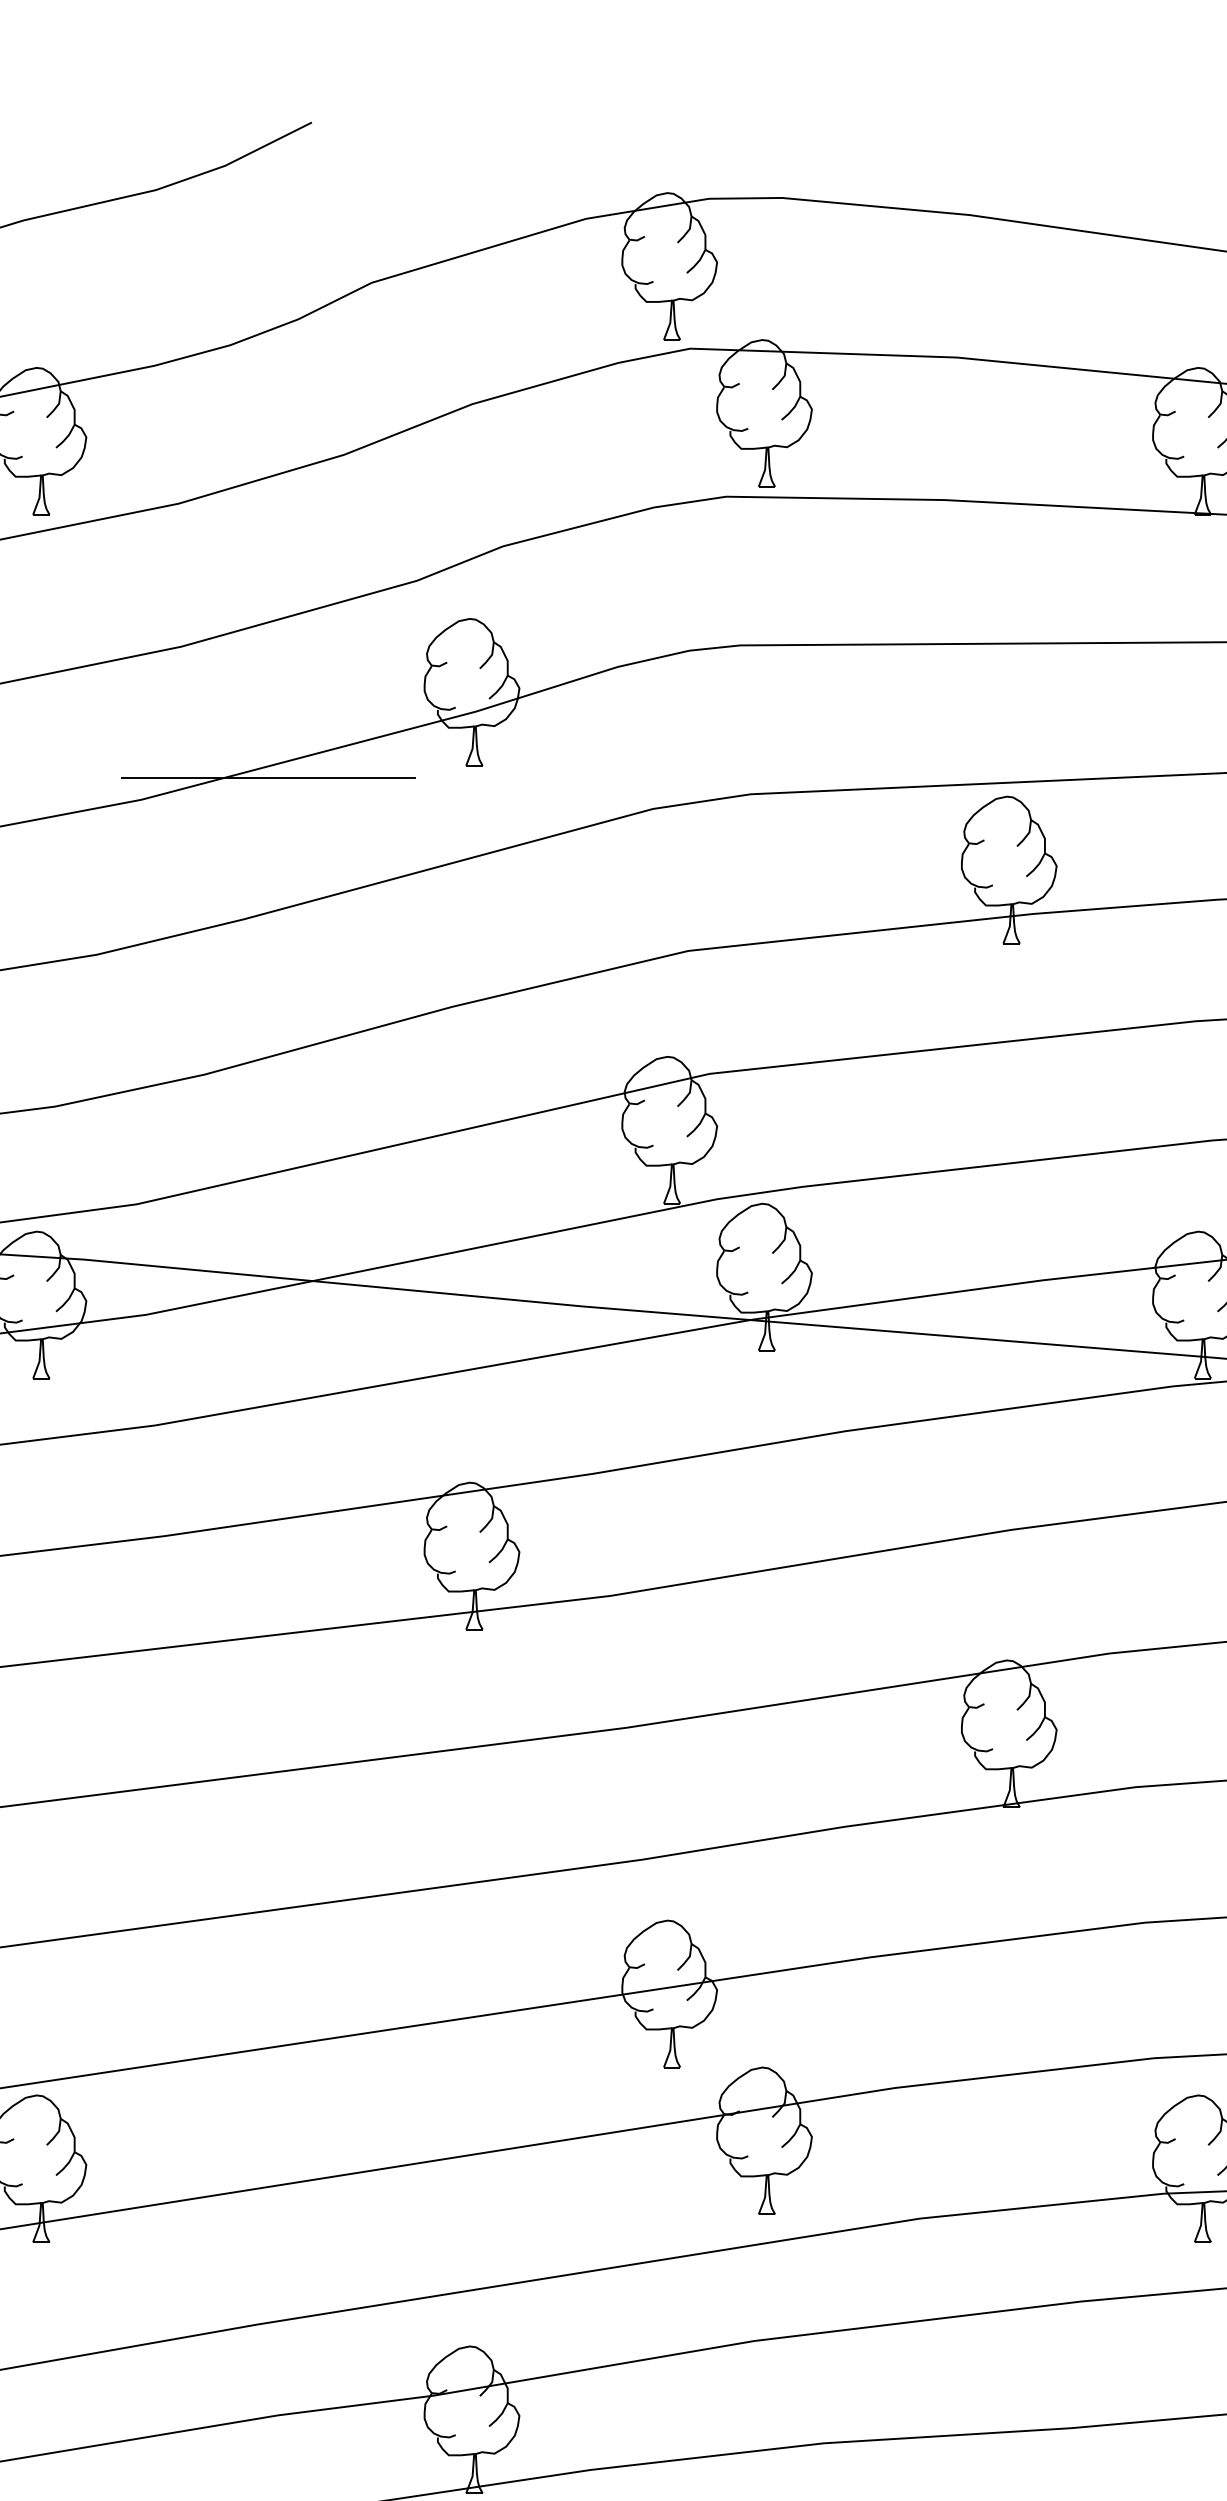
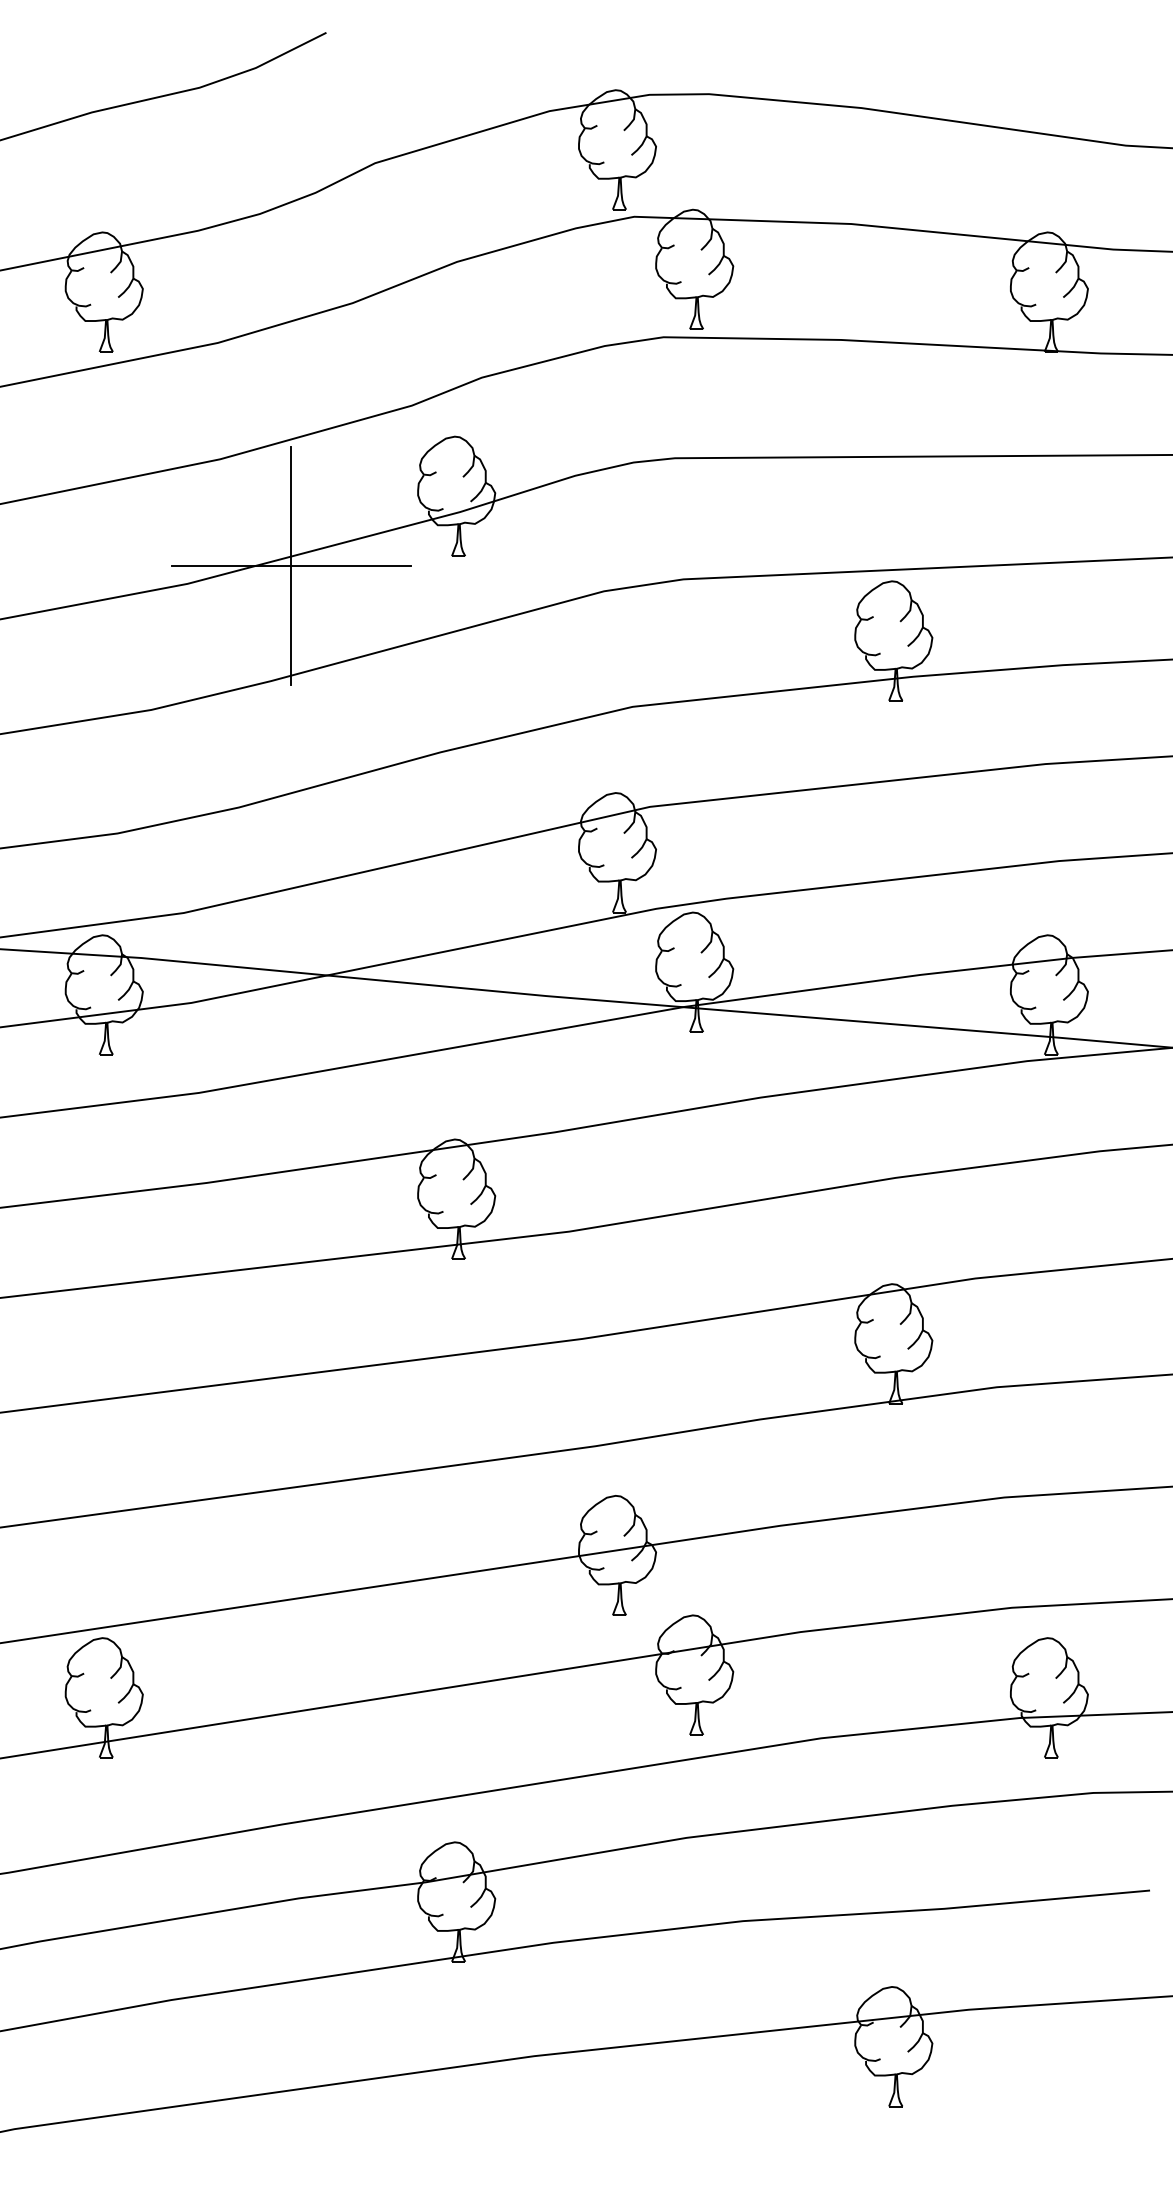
line: (268, 777) -> (291, 565), added

